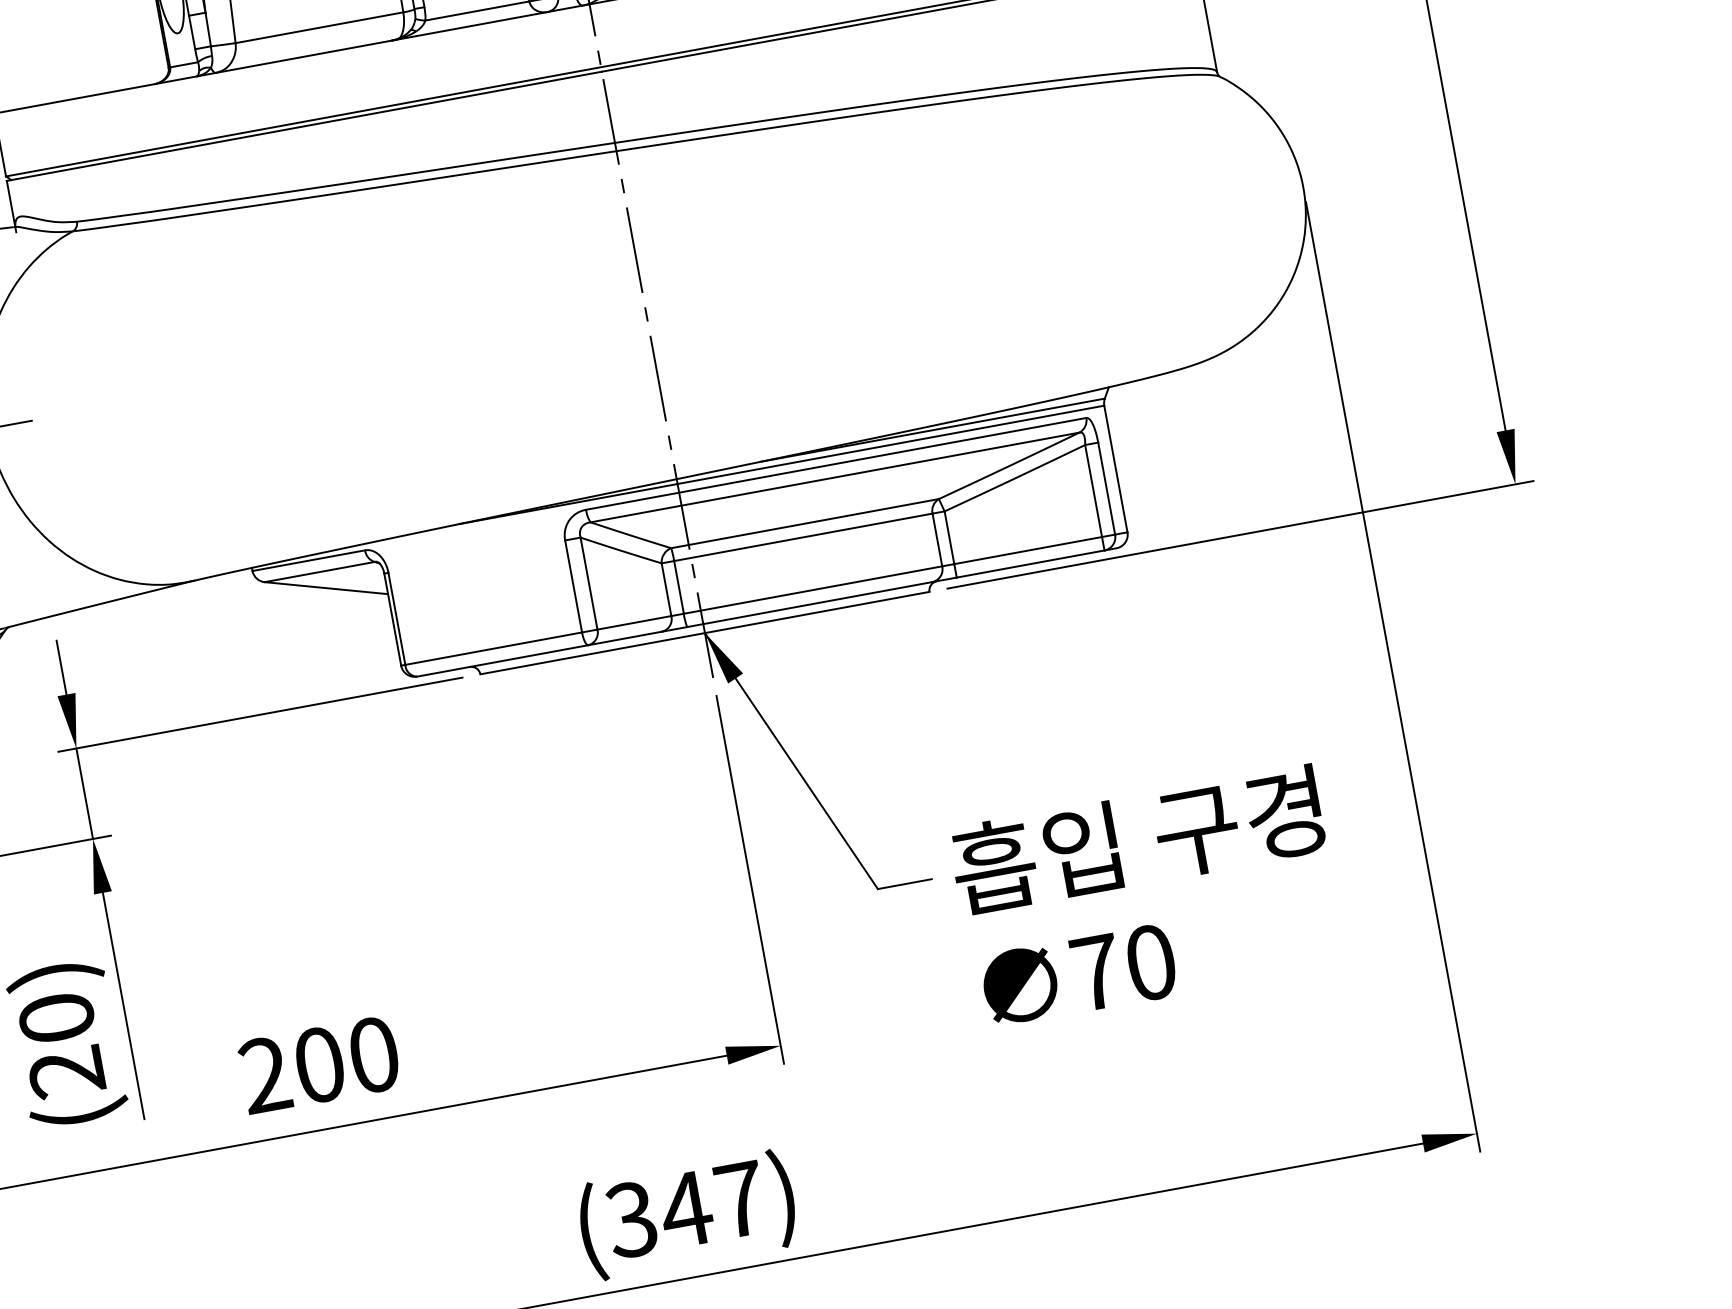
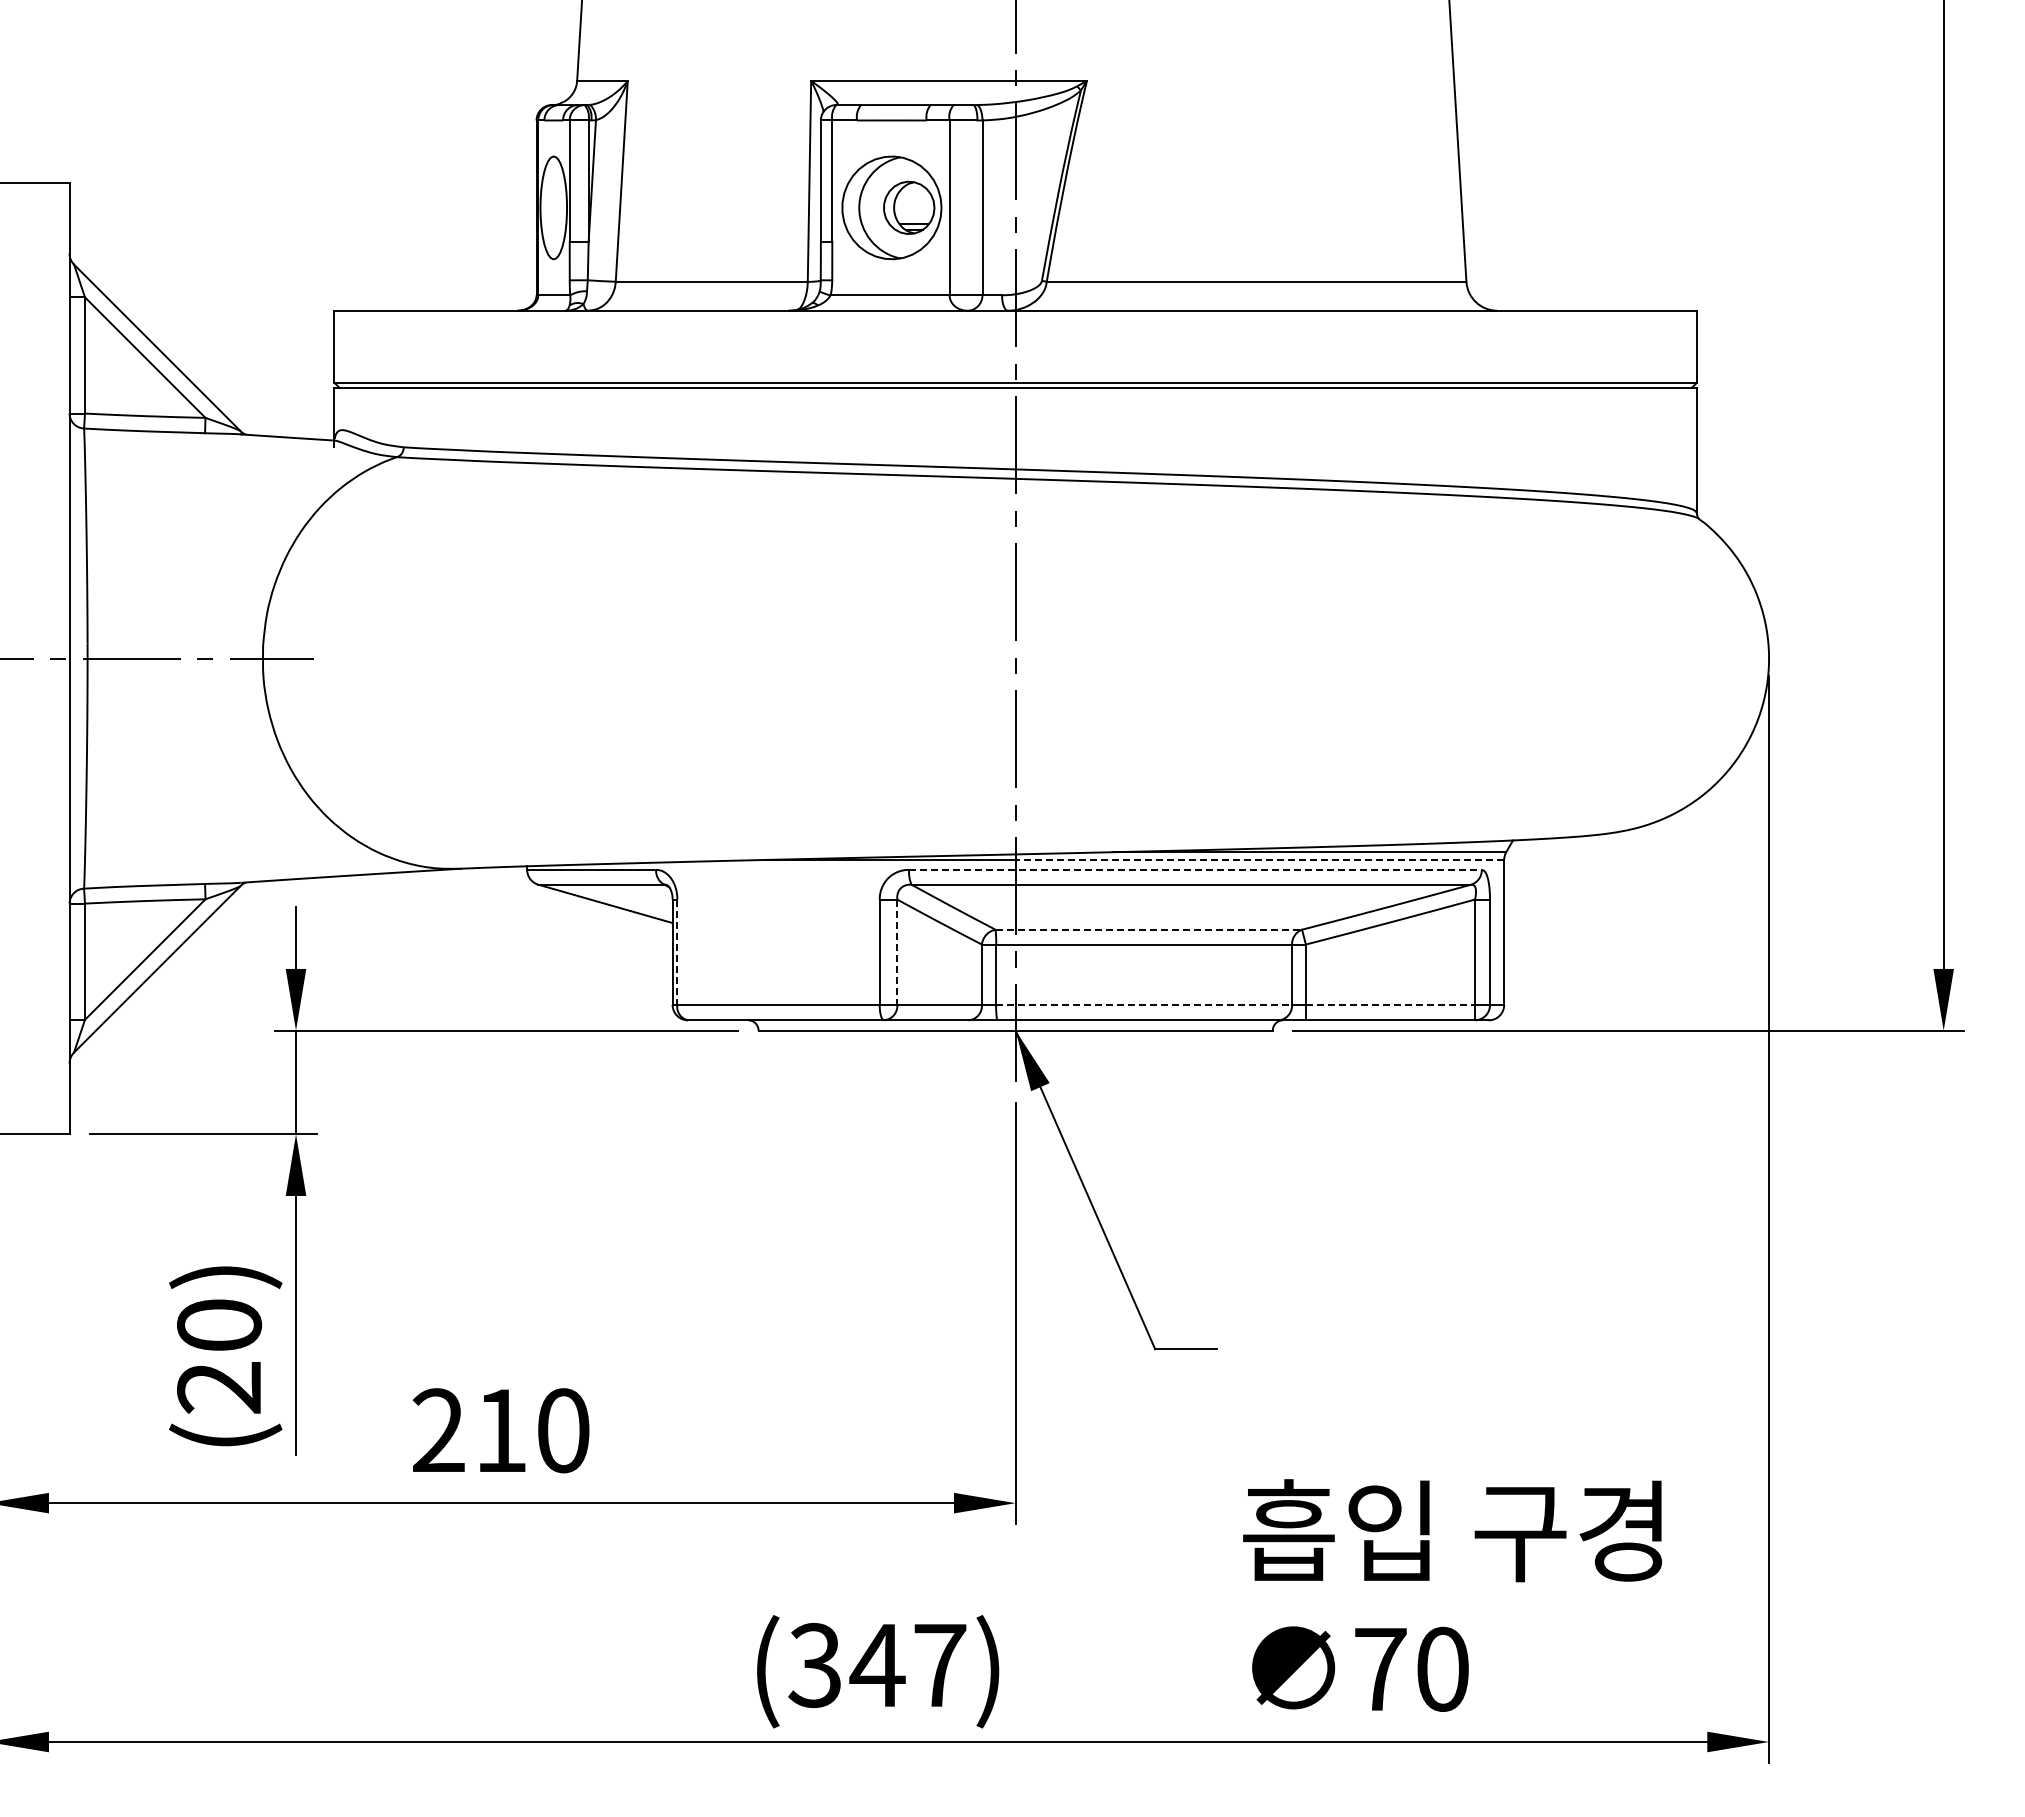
line: (890, 444) -> (1259, 859), solid -> dashed
line: (836, 463) -> (1195, 869), solid -> dashed
line: (805, 523) -> (1149, 929), solid -> dashed
line: (1028, 550) -> (1390, 1004), solid -> dashed
line: (589, 583) -> (897, 952), solid -> dashed
line: (813, 589) -> (1144, 1004), solid -> dashed
line: (397, 619) -> (677, 952), solid -> dashed
text: (1147, 896) -> (1452, 1595), moved
text: (319, 1064) -> (501, 1430), 200 -> 210

